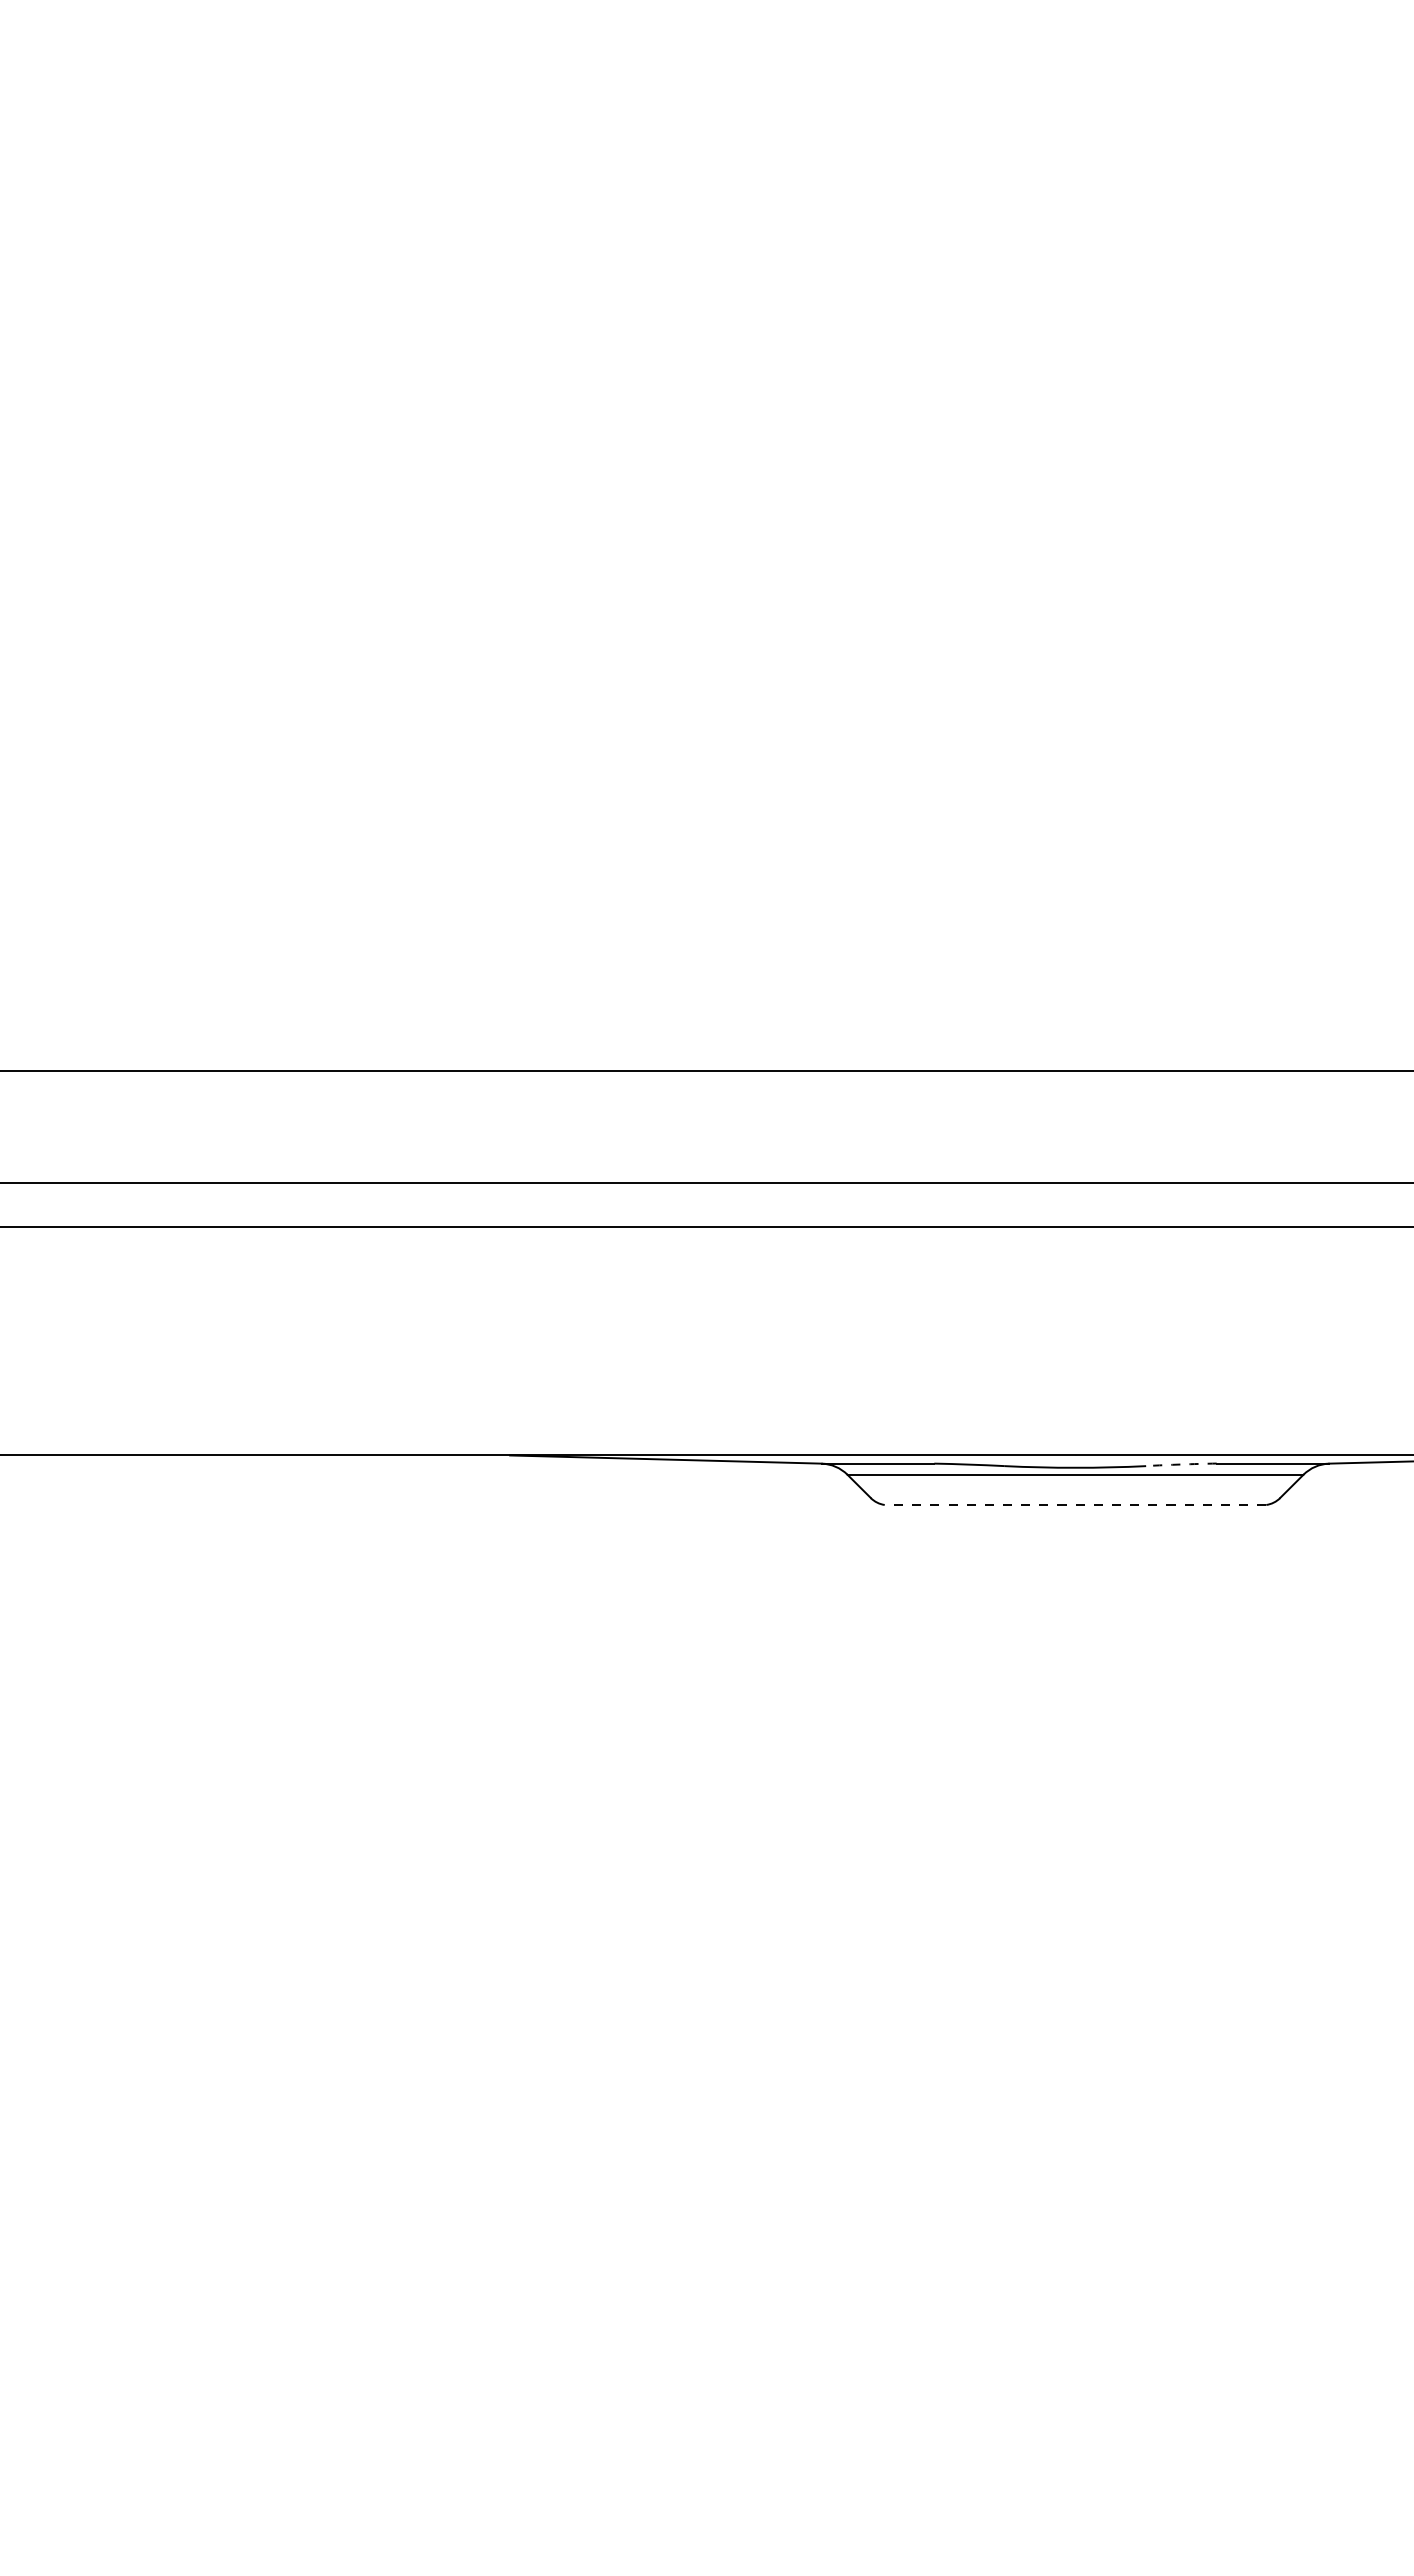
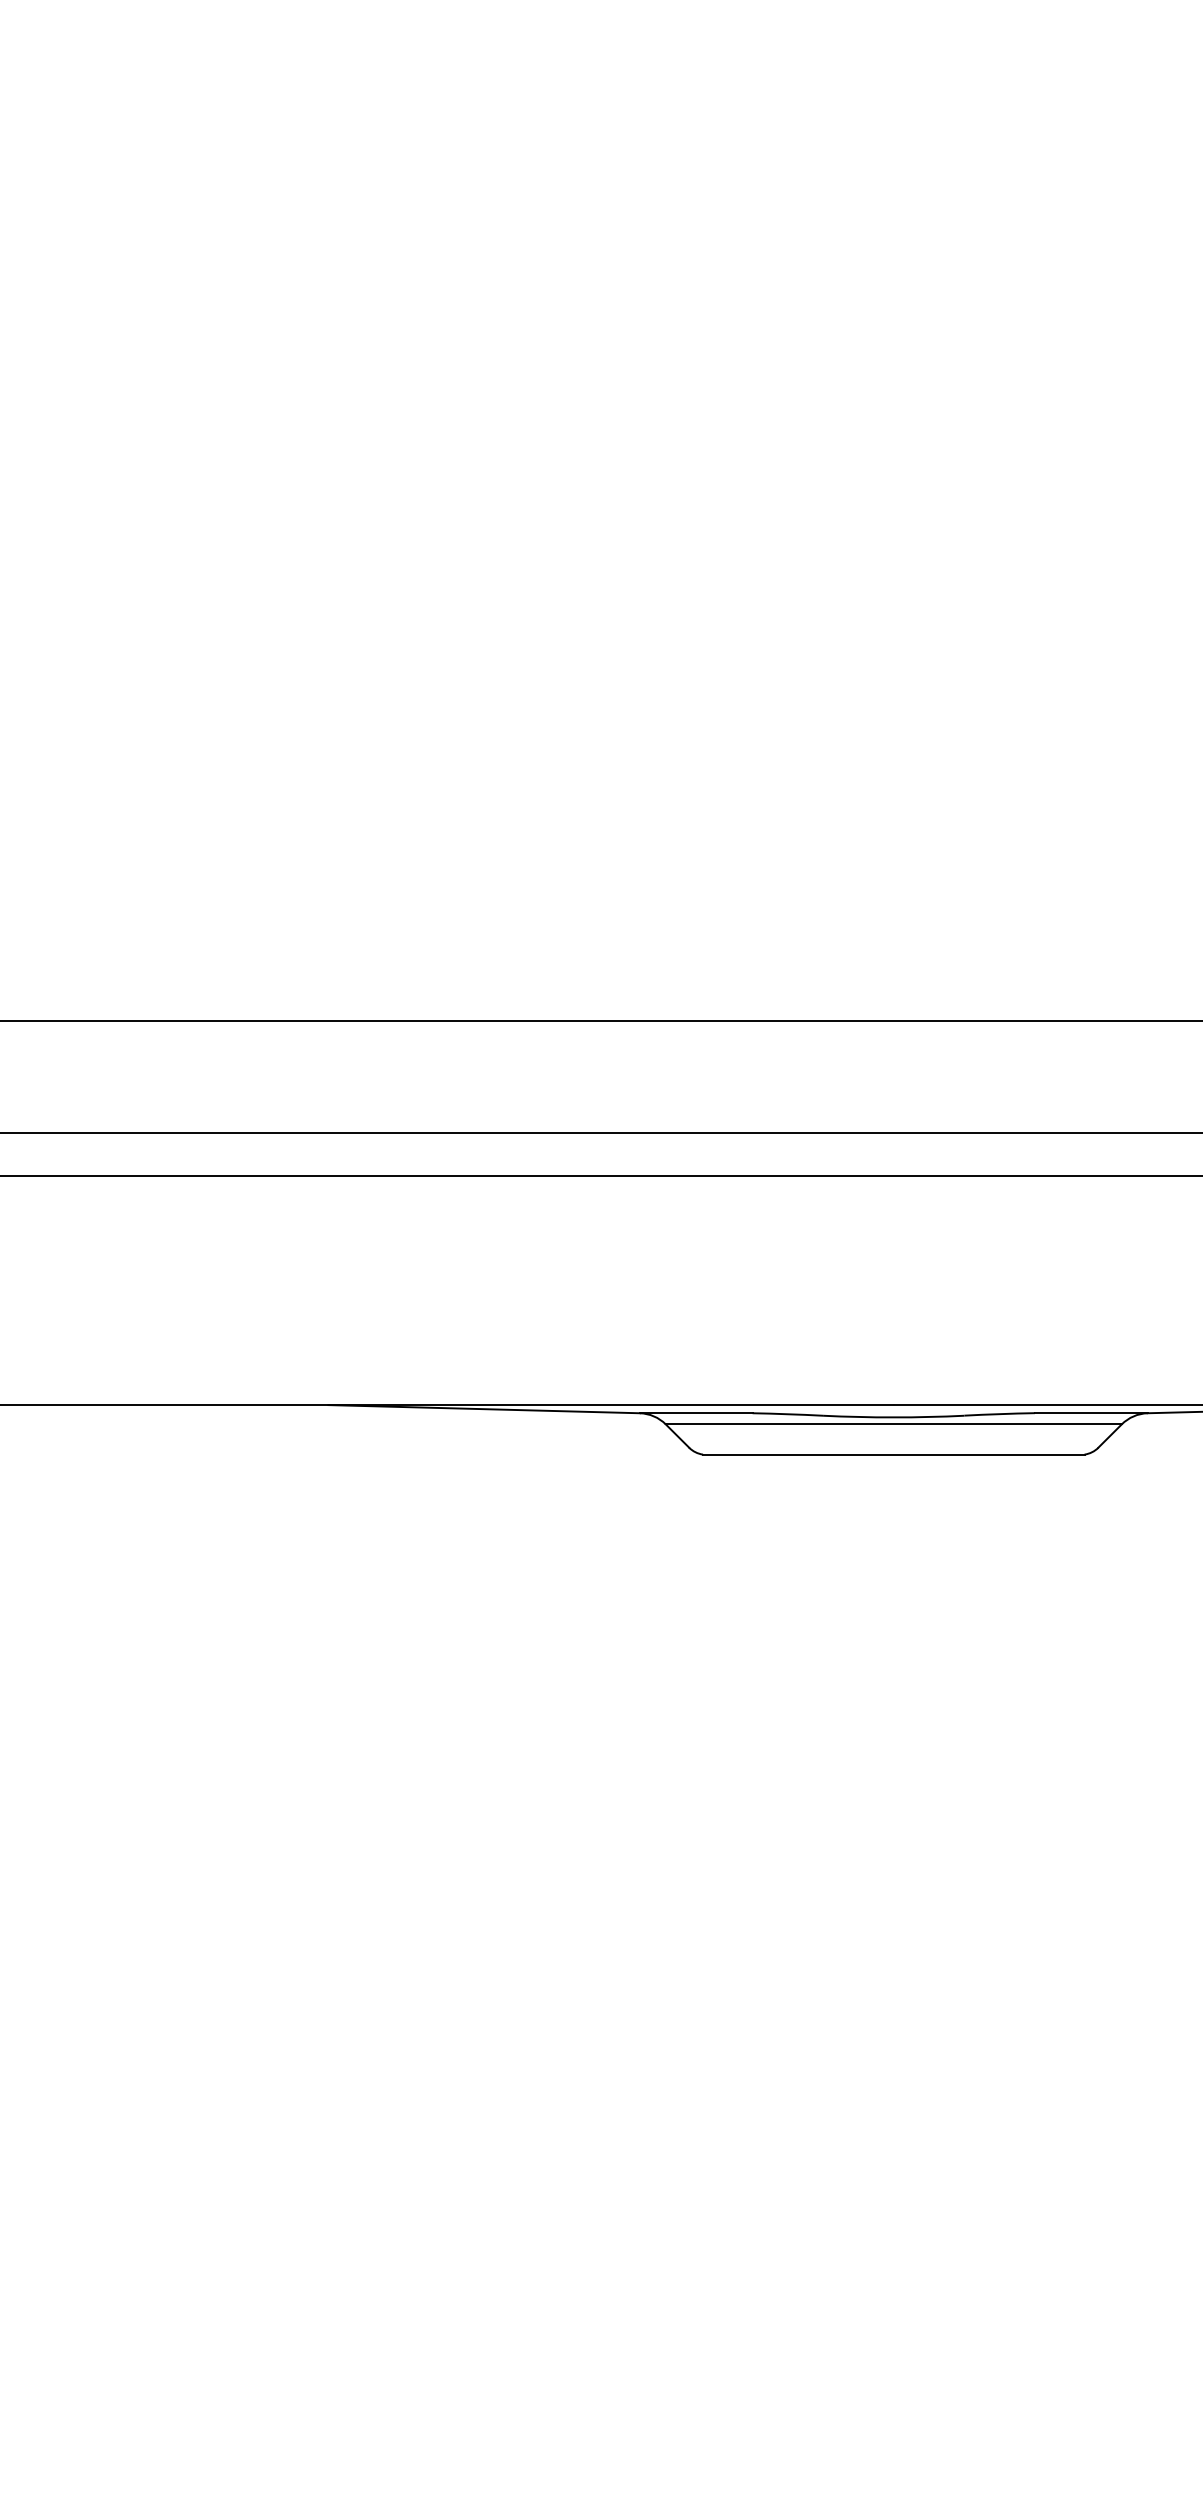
arc: (1181, 1464) -> (999, 1414), dashed -> solid
line: (1075, 1504) -> (893, 1454), dashed -> solid

